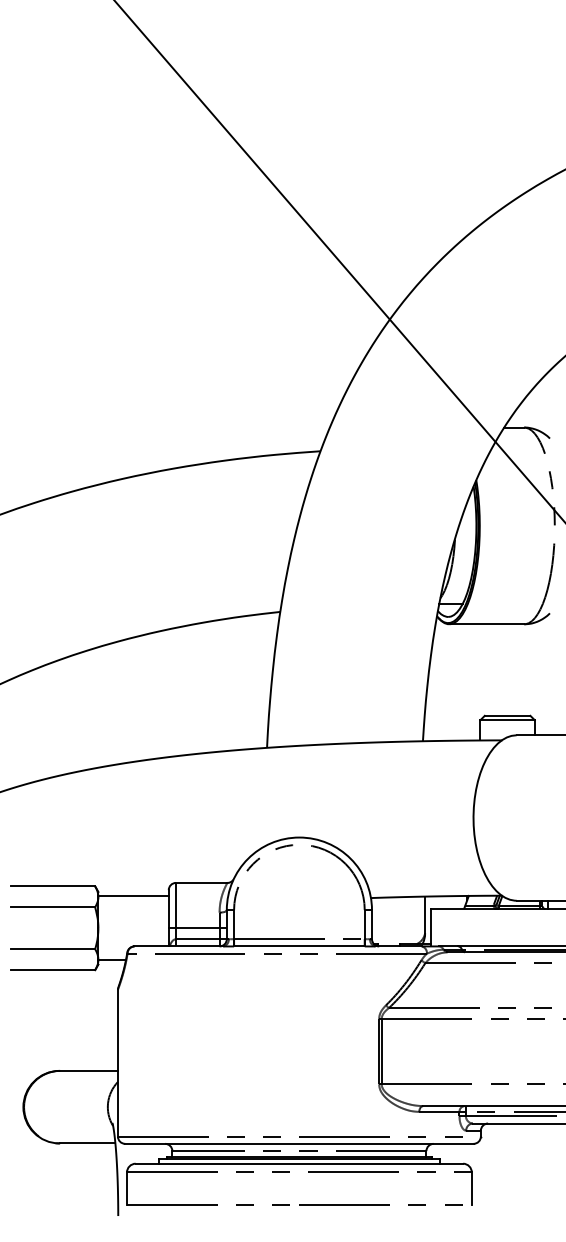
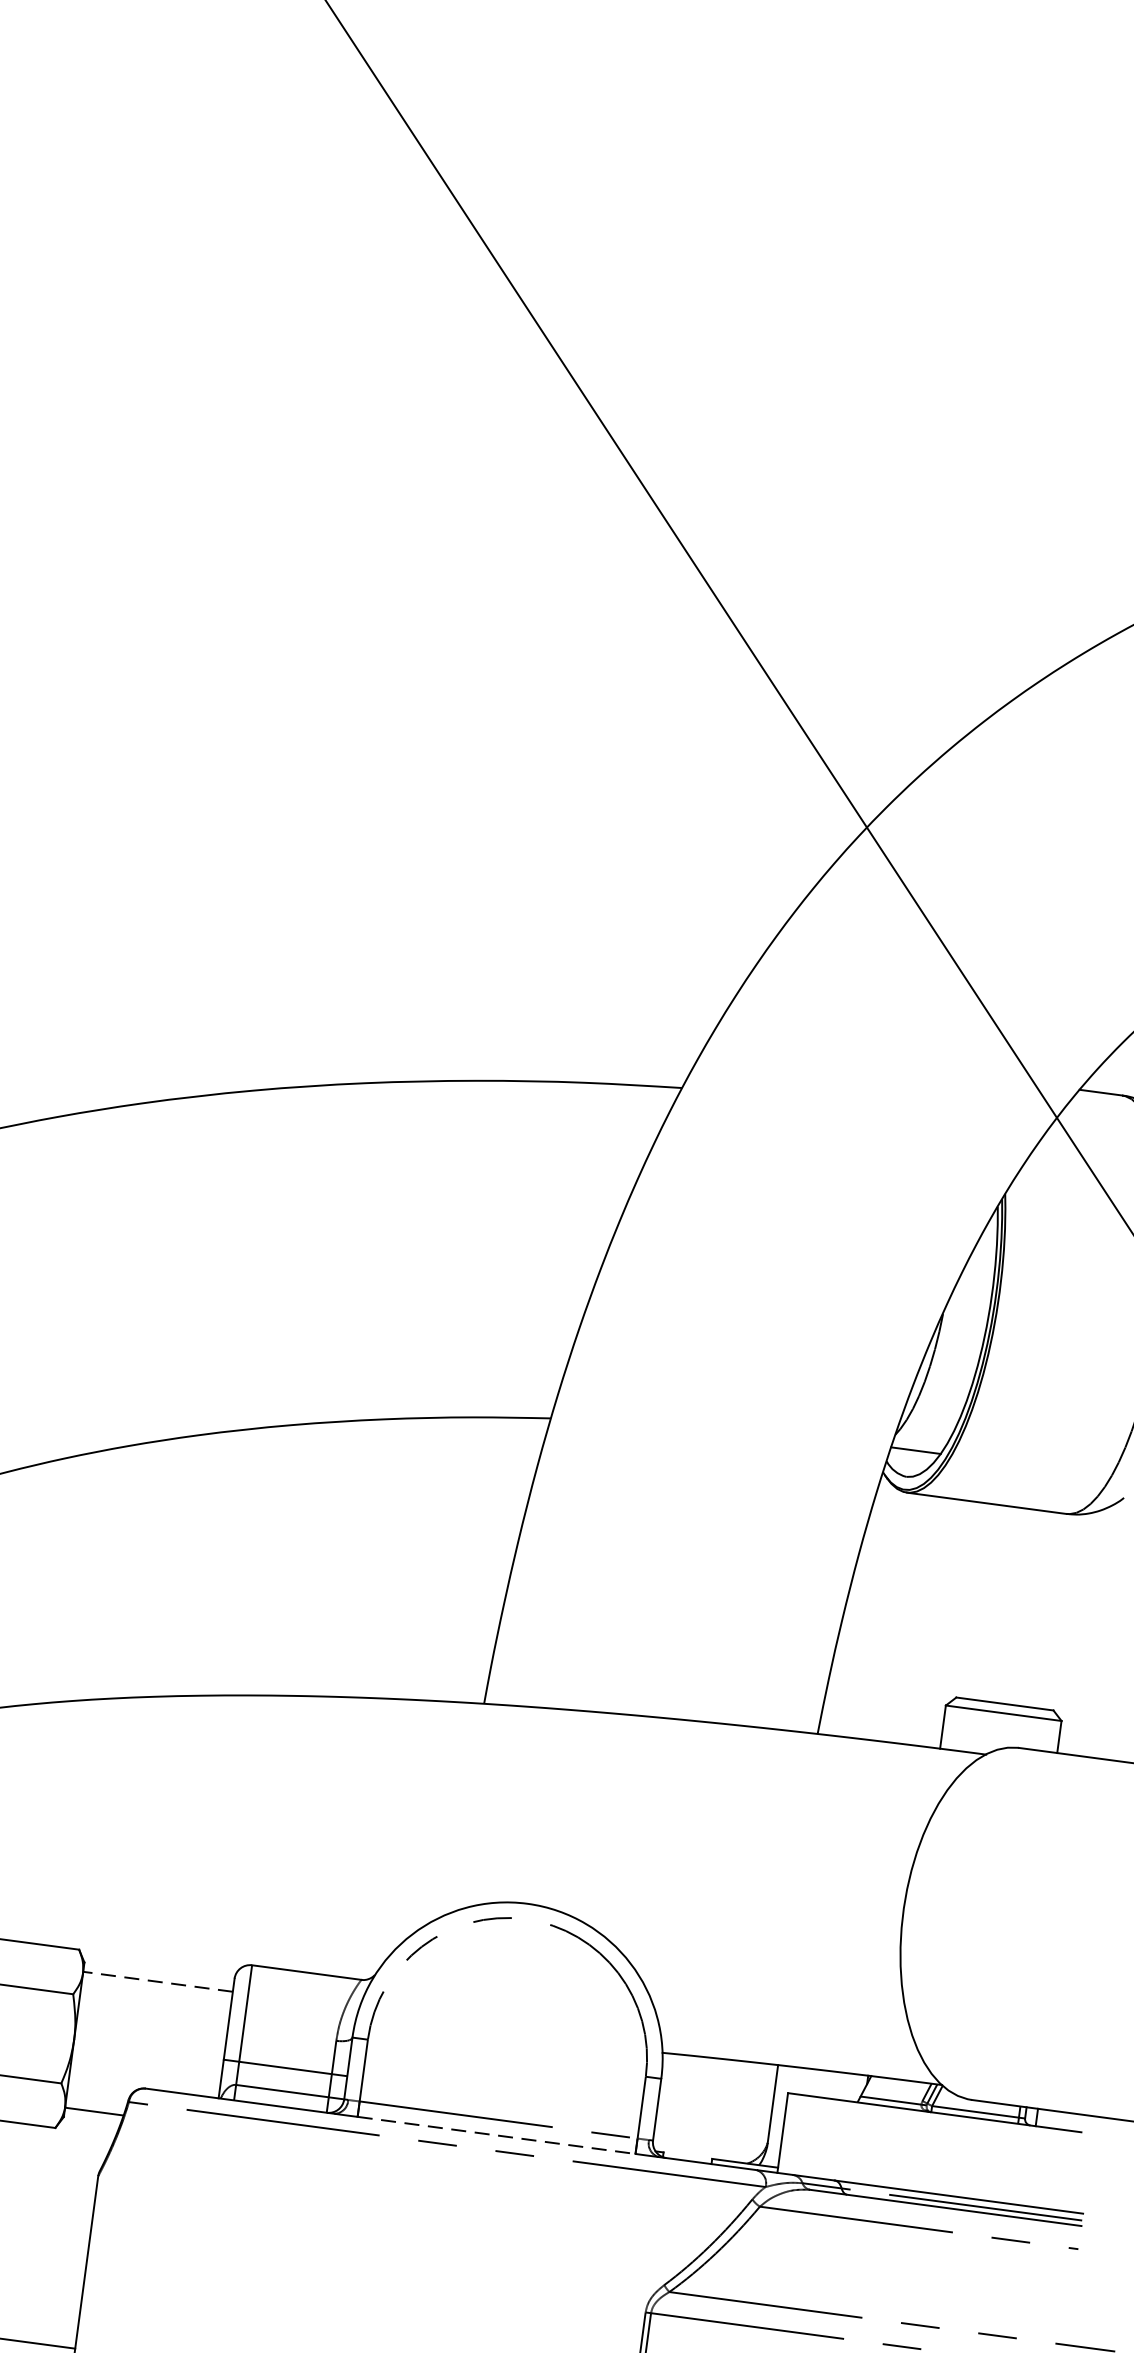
line: (133, 896) -> (157, 1982), solid -> dashed
line: (299, 946) -> (496, 2135), solid -> dashed

